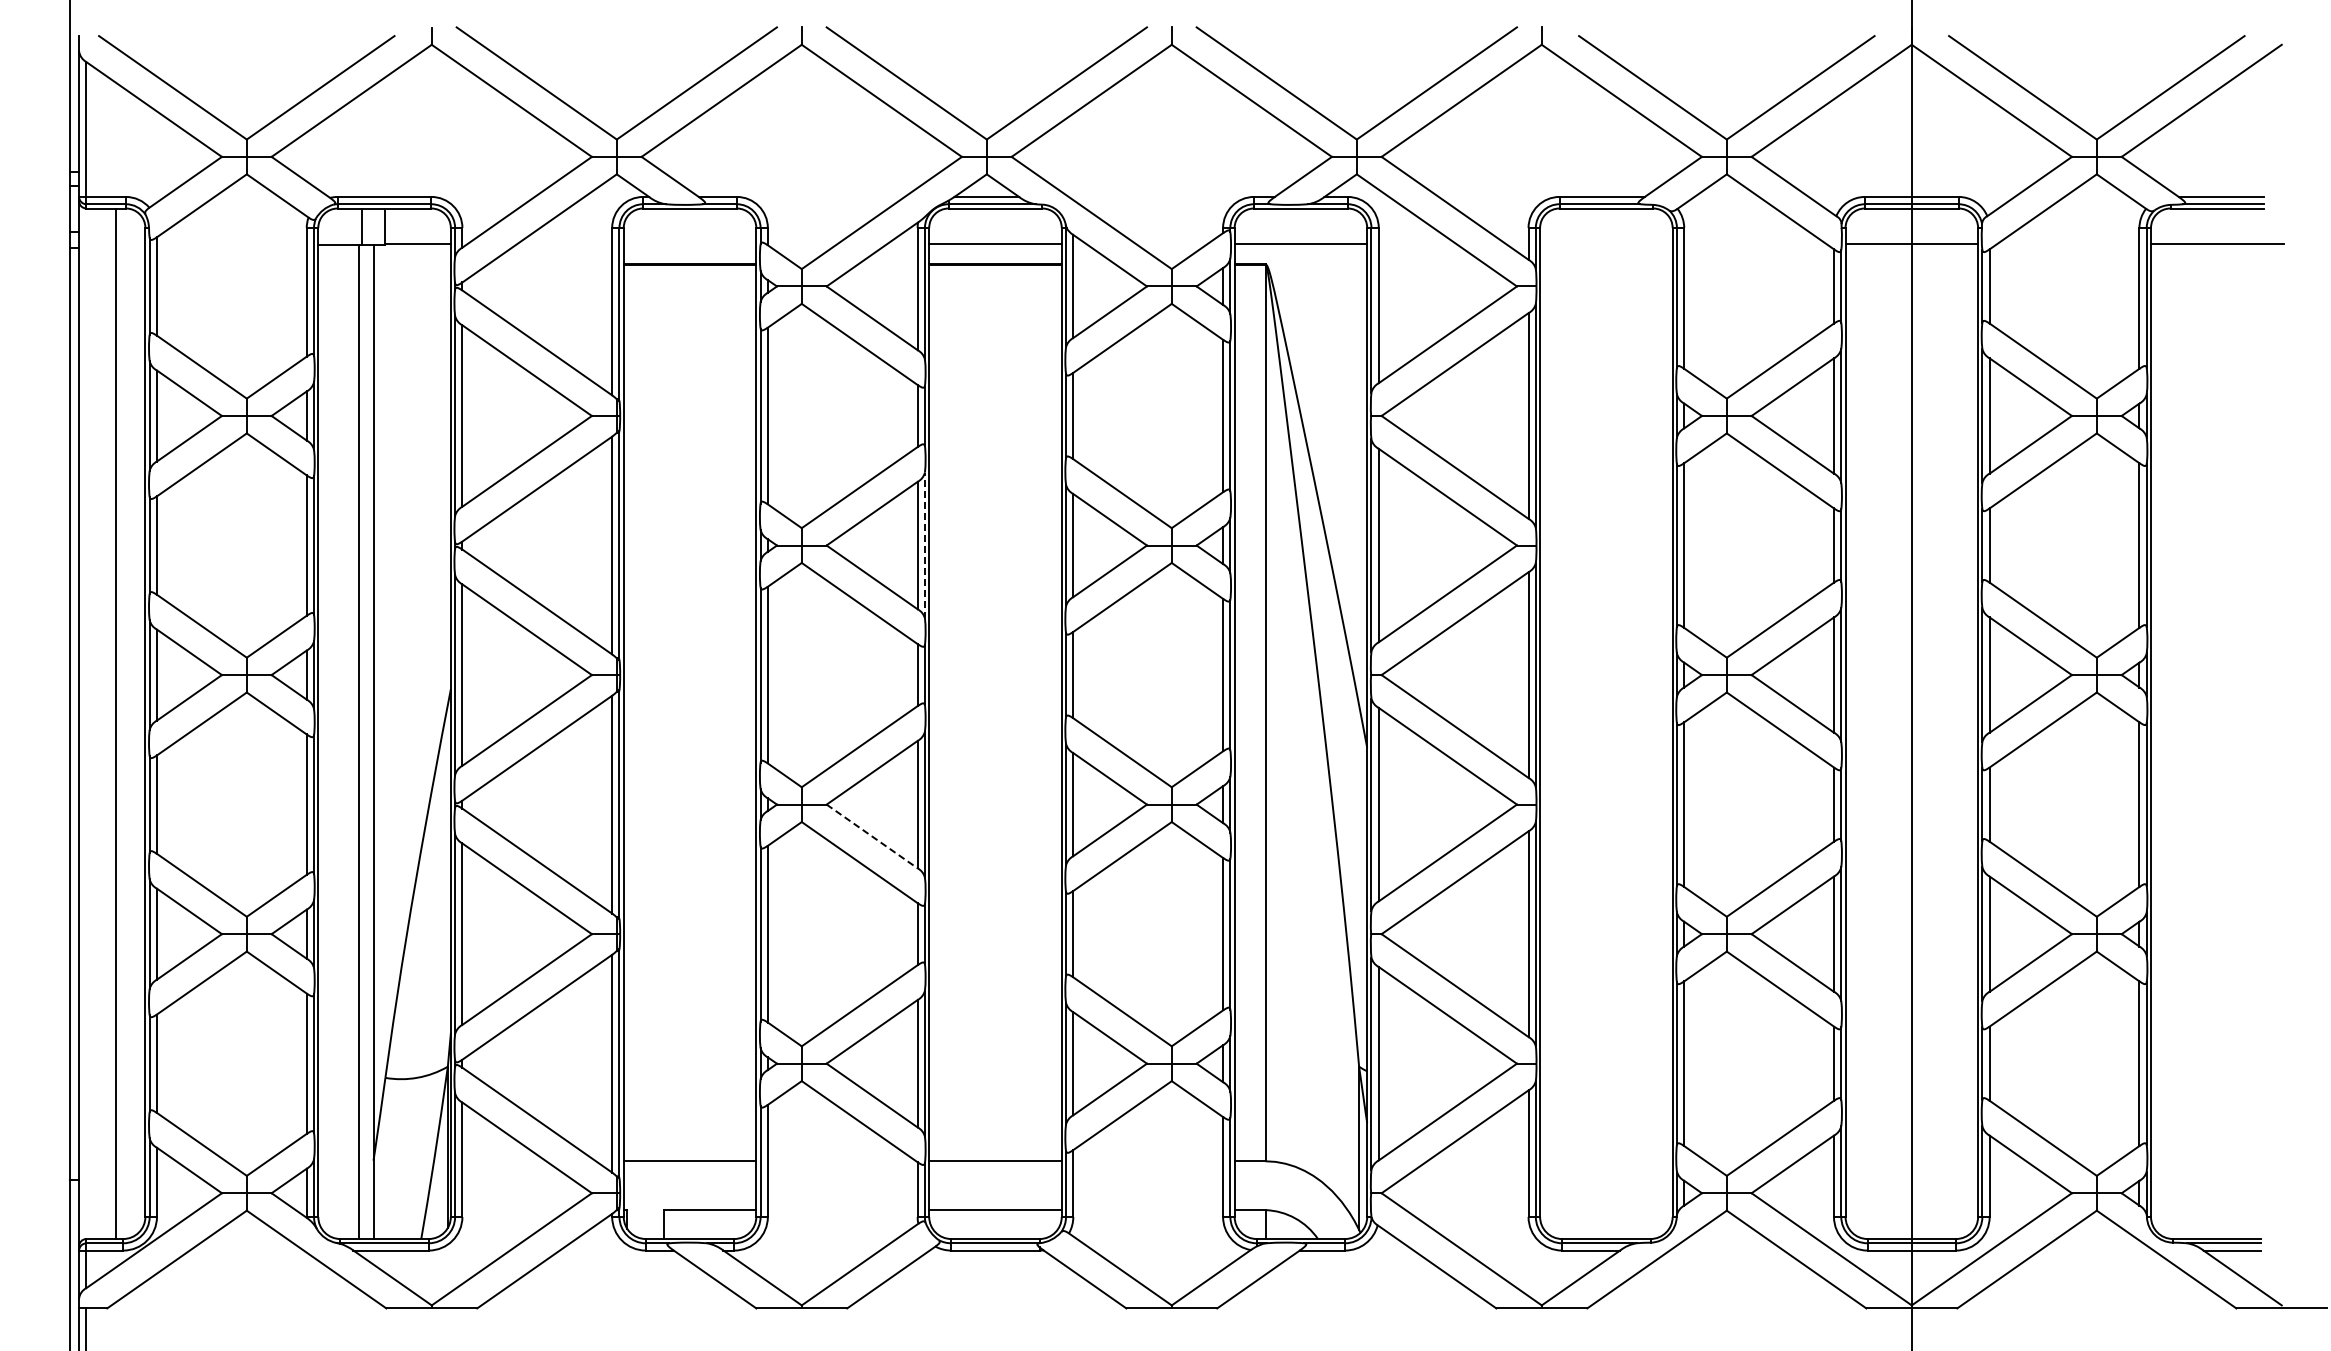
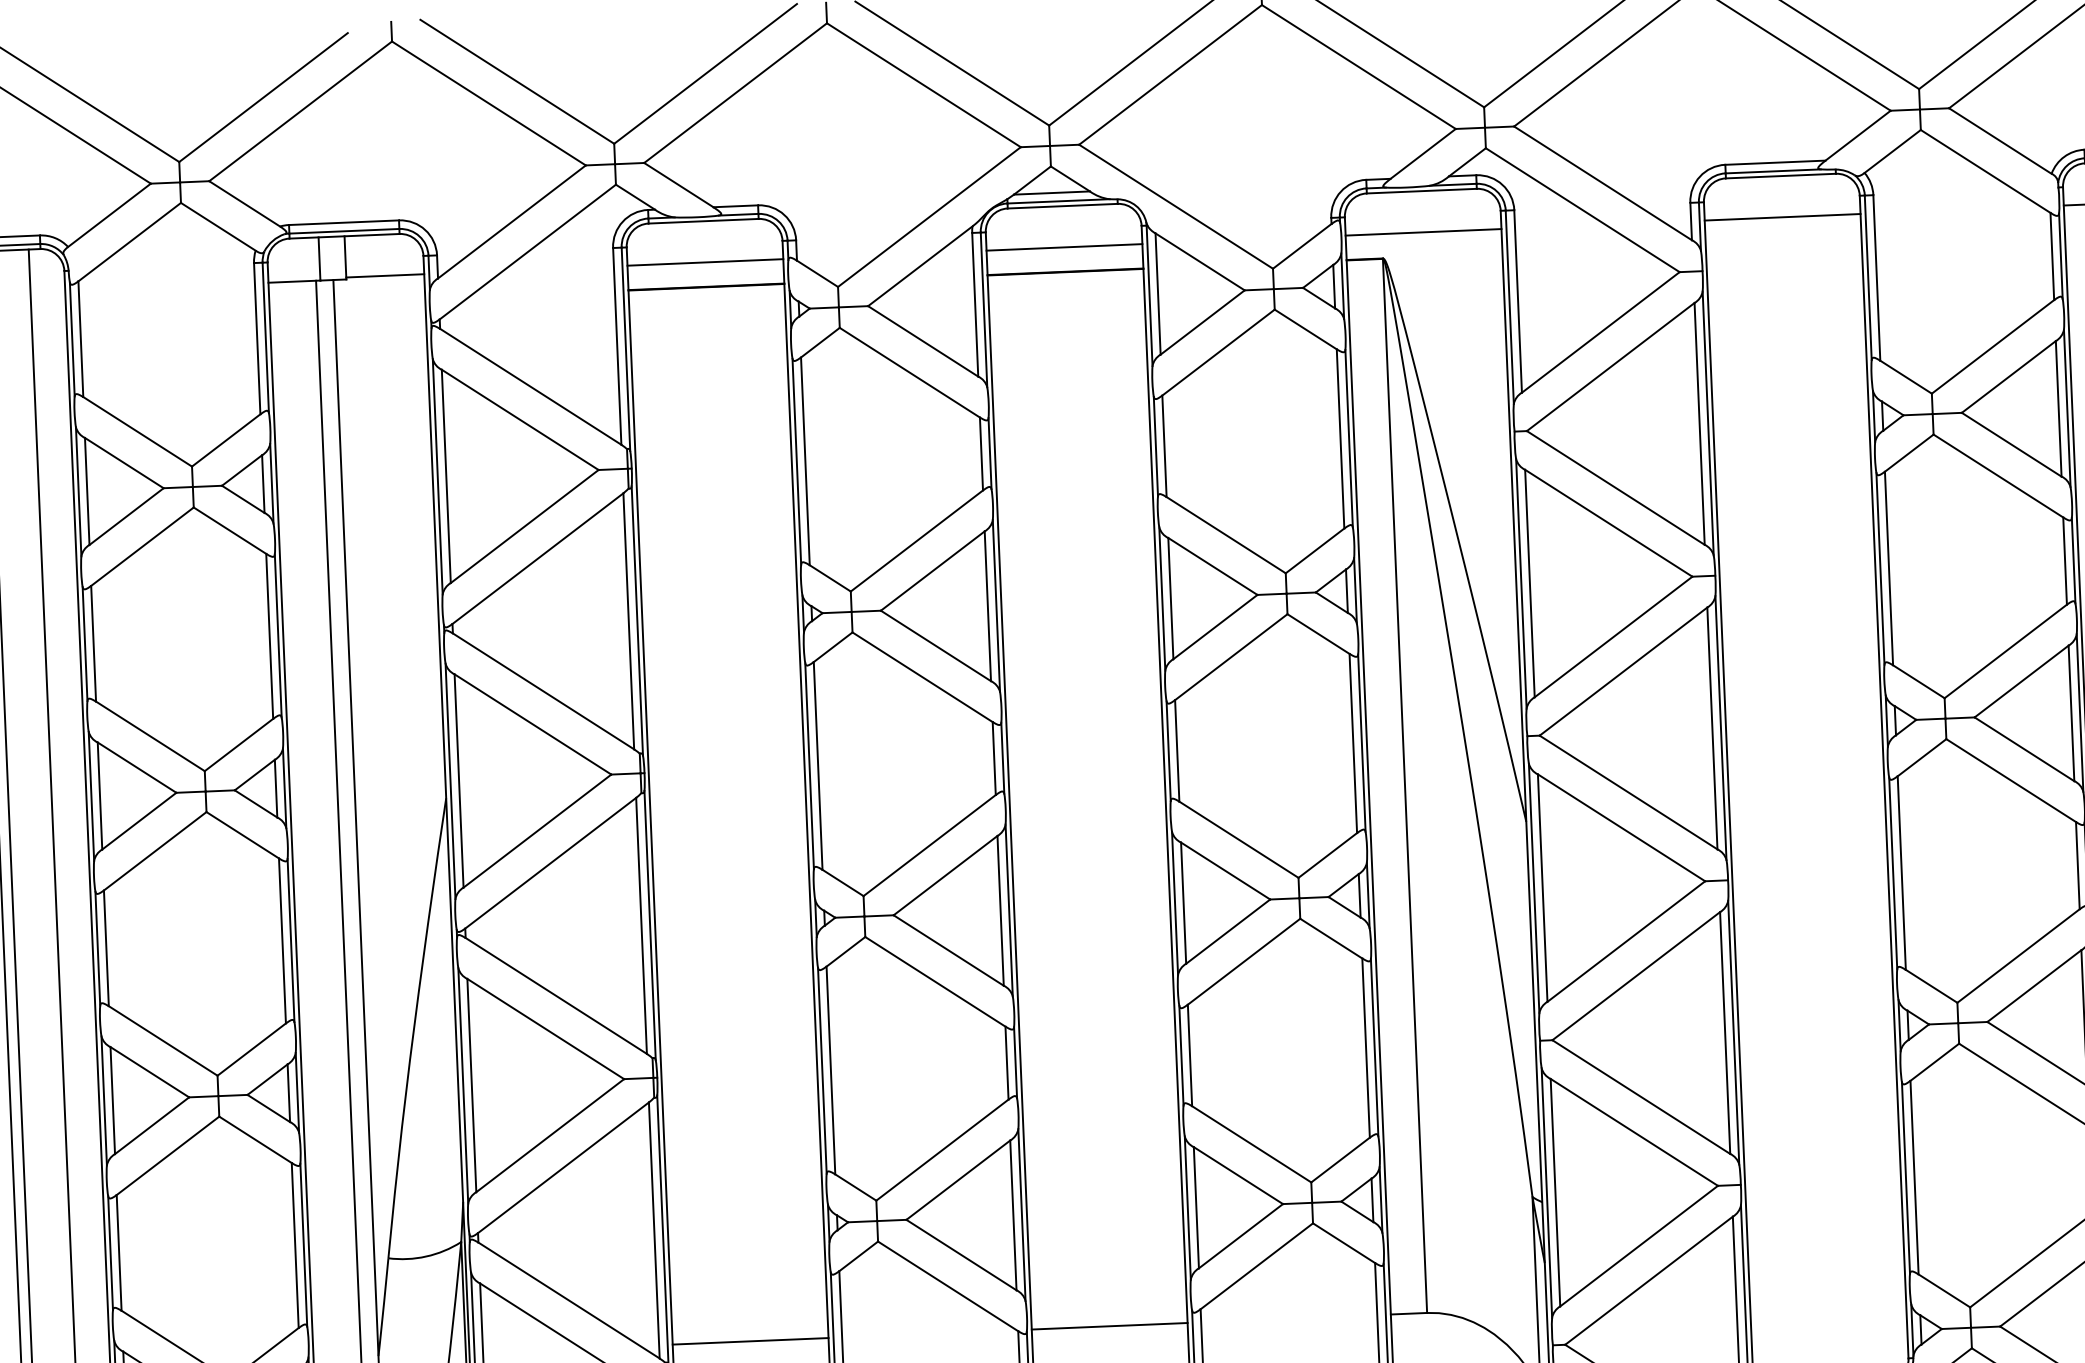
line: (689, 243) -> (704, 262), added
line: (1606, 243) -> (1782, 217), added
line: (924, 545) -> (995, 605), dashed -> solid
line: (872, 836) -> (949, 950), dashed -> solid

